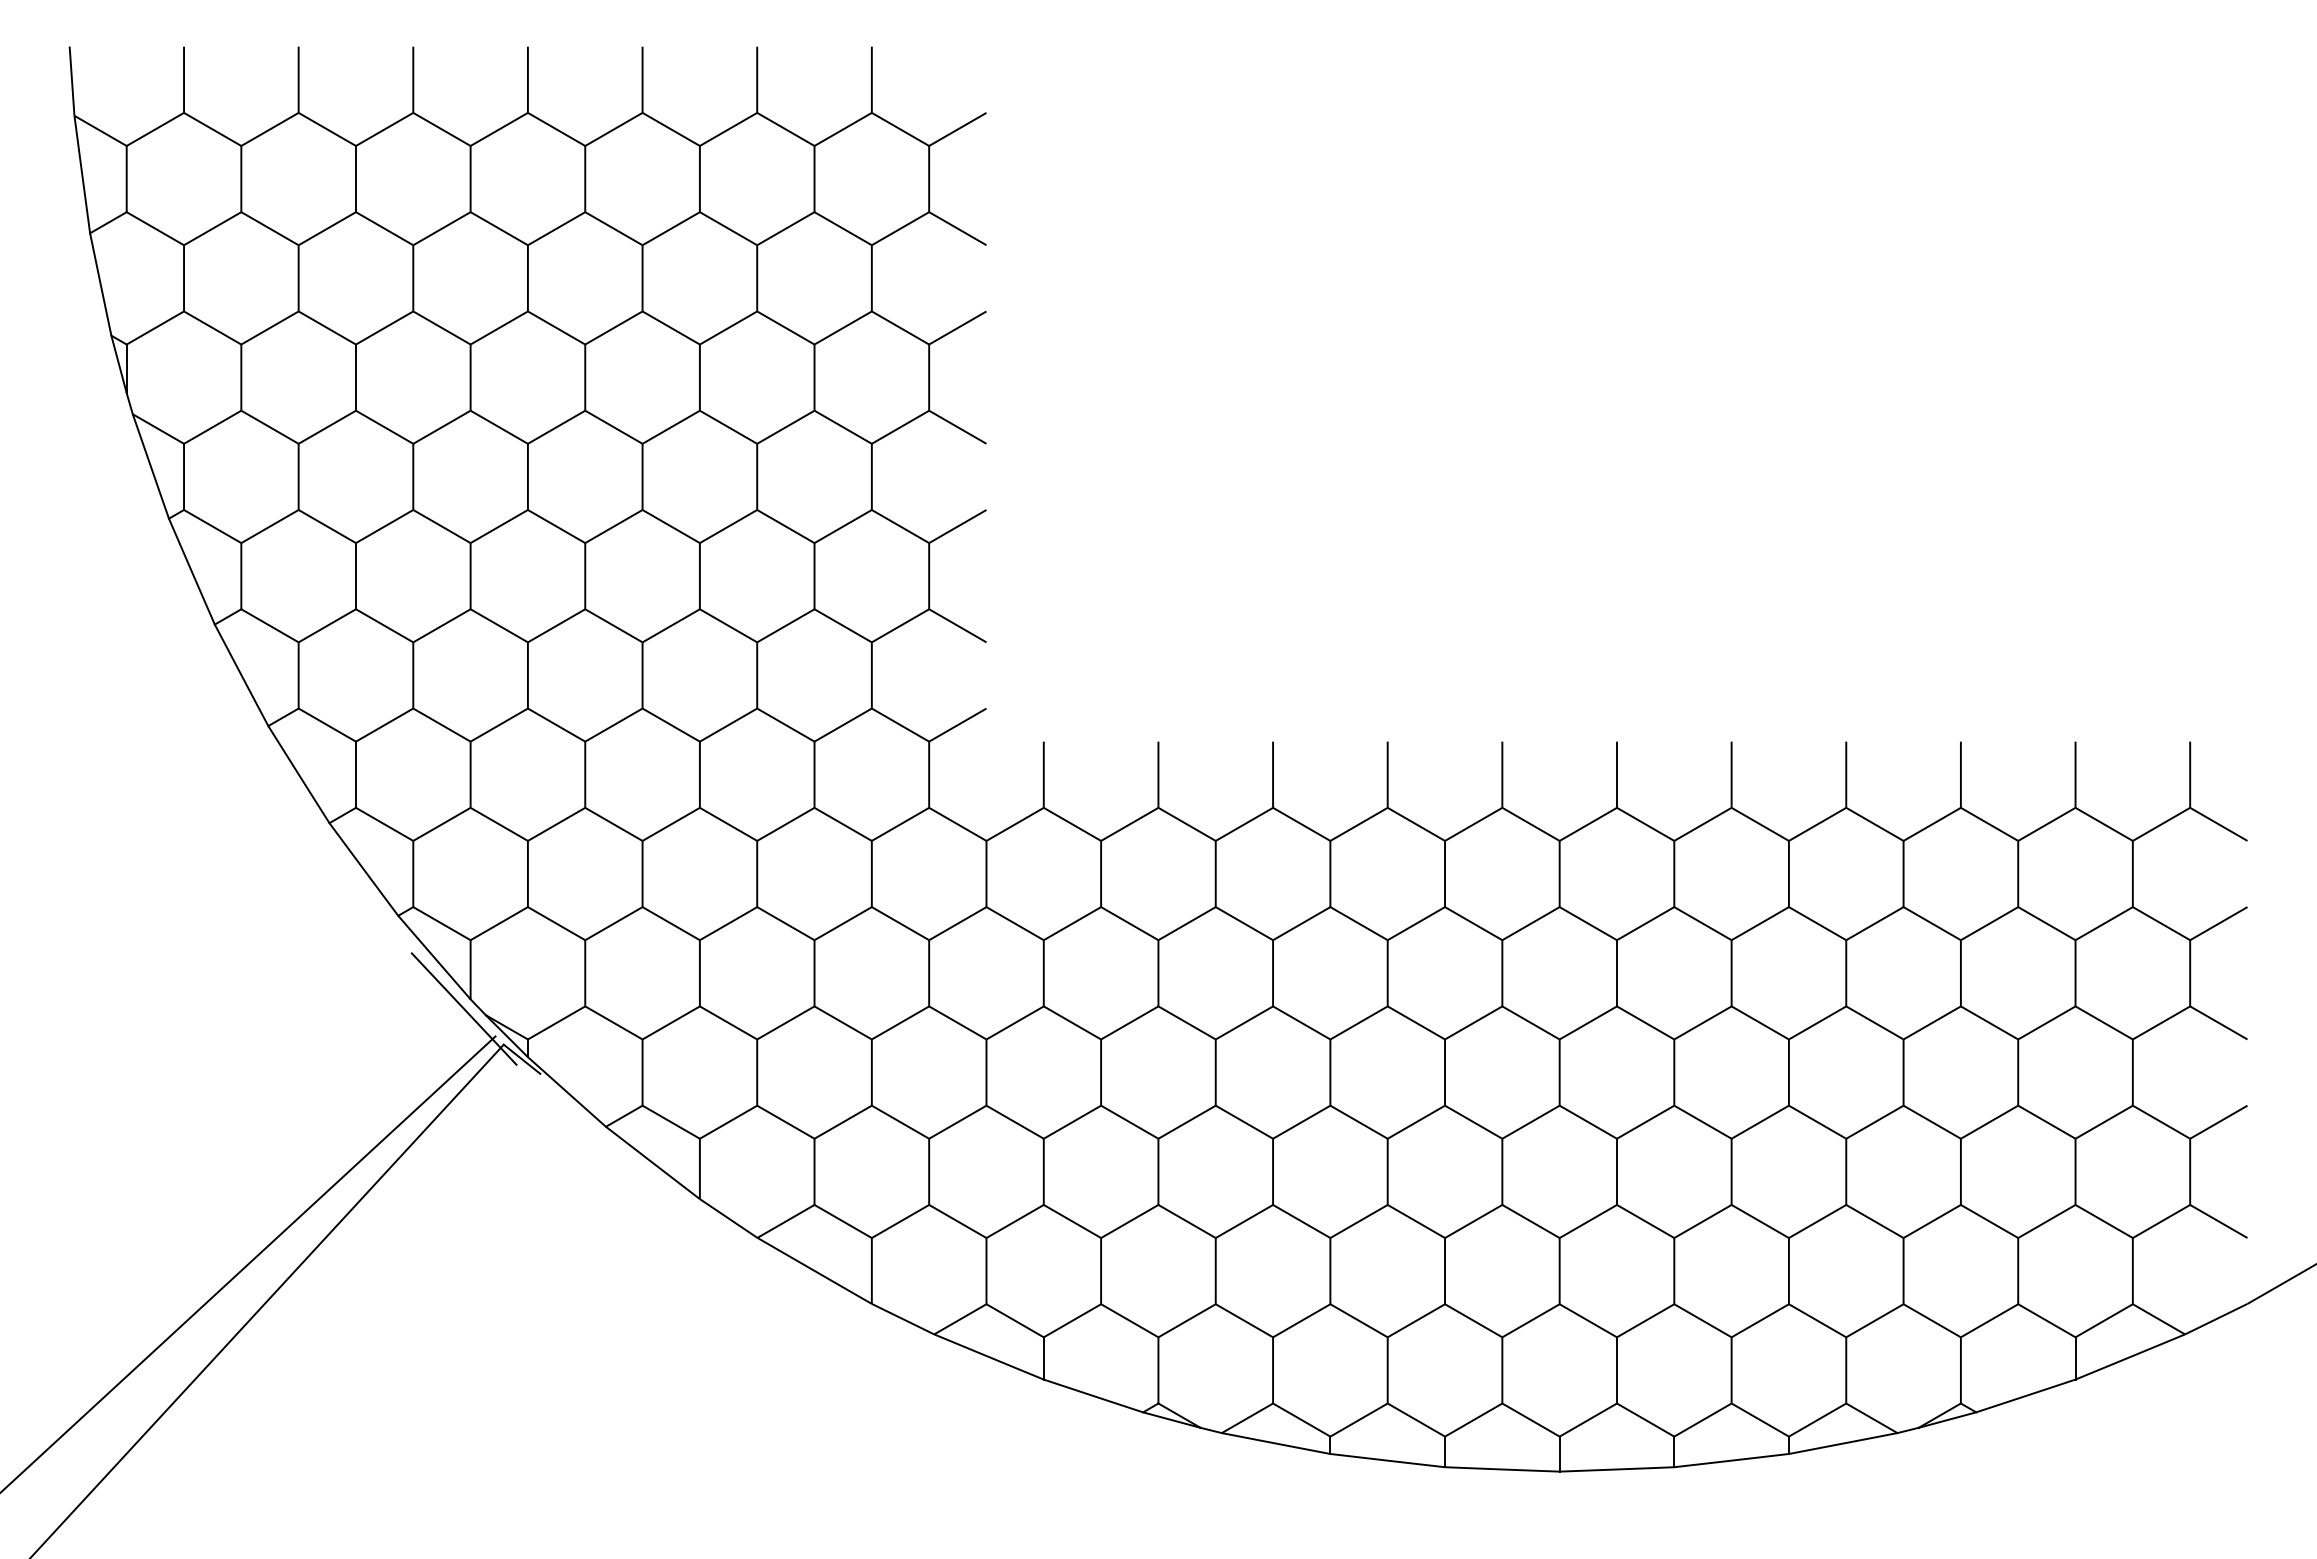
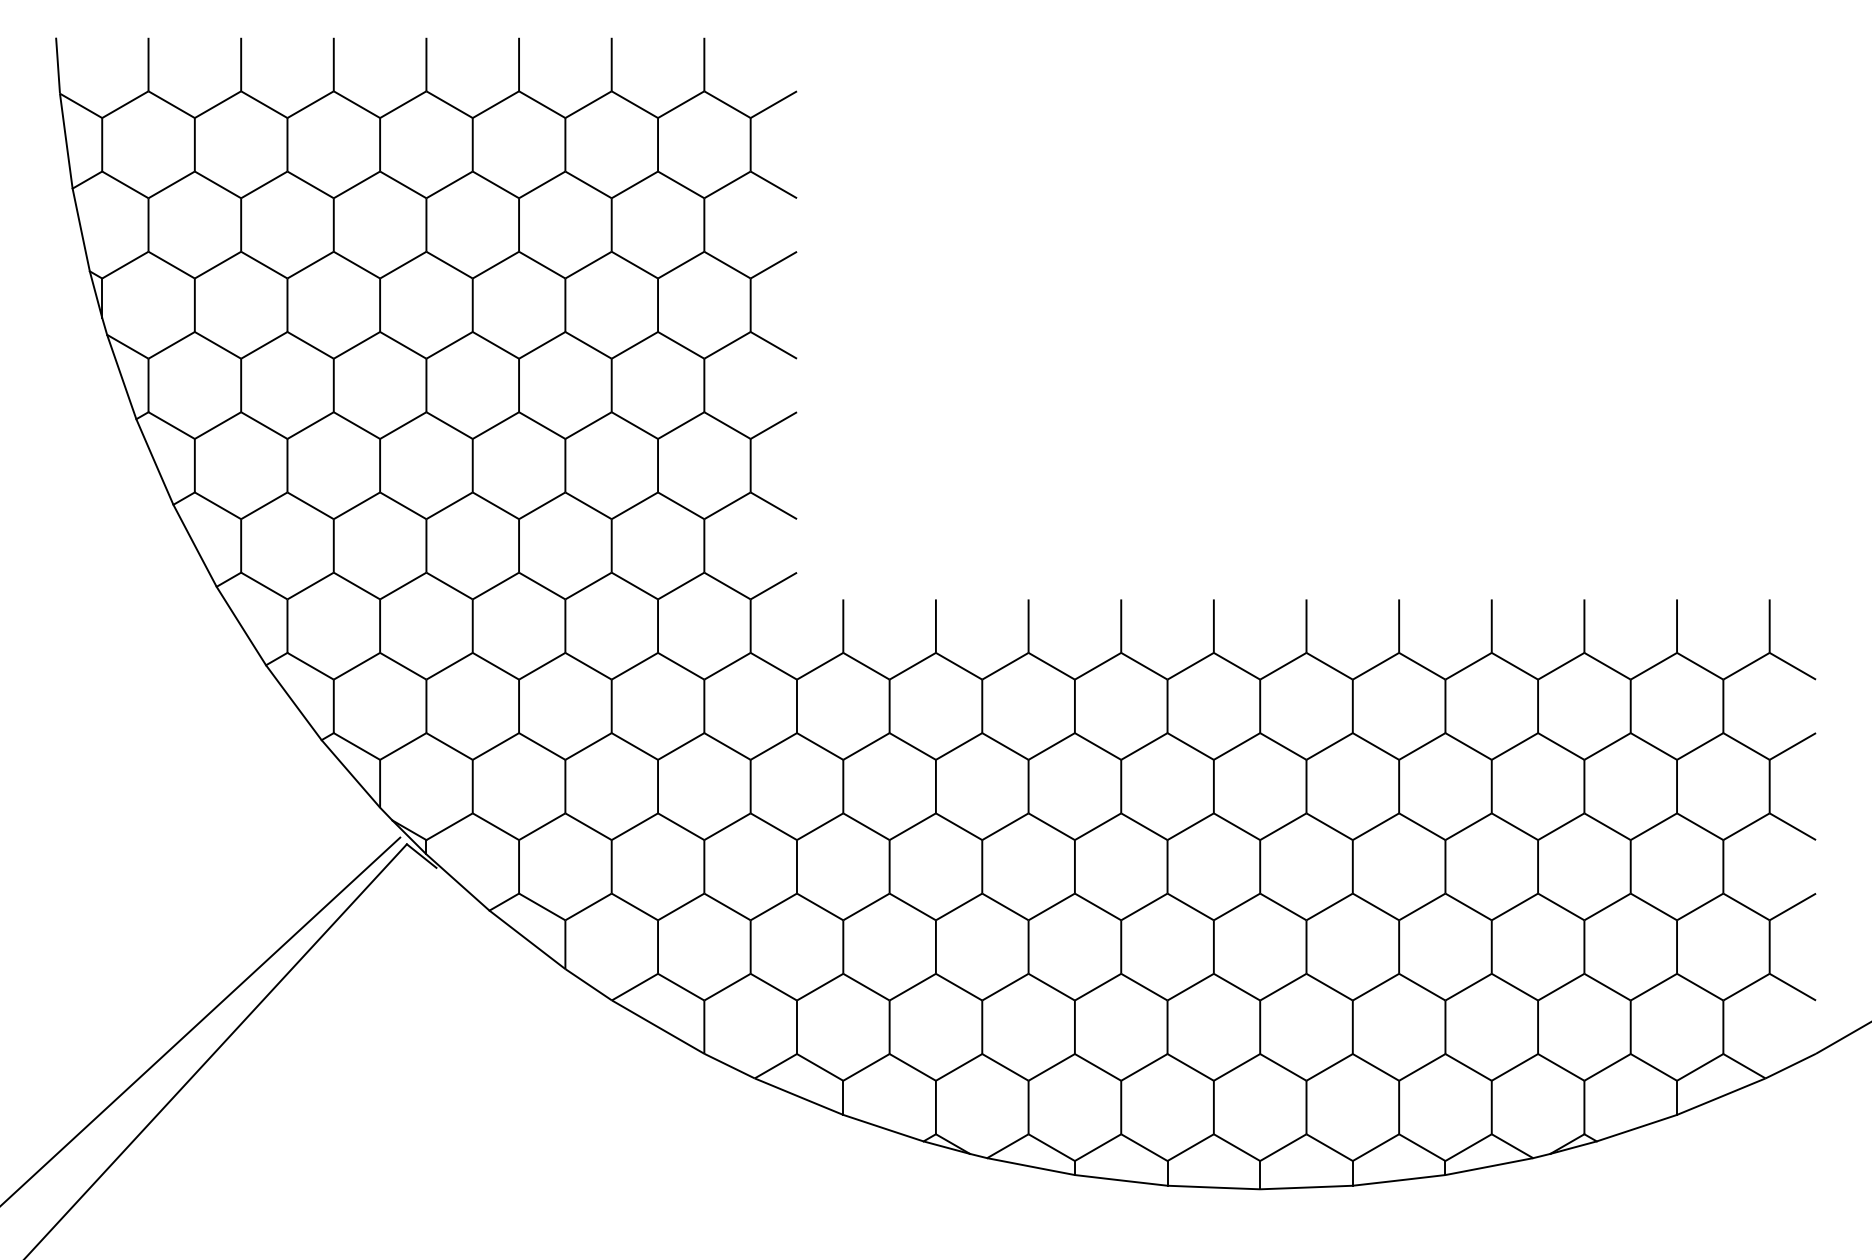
line: (463, 1008) -> (374, 815), removed

